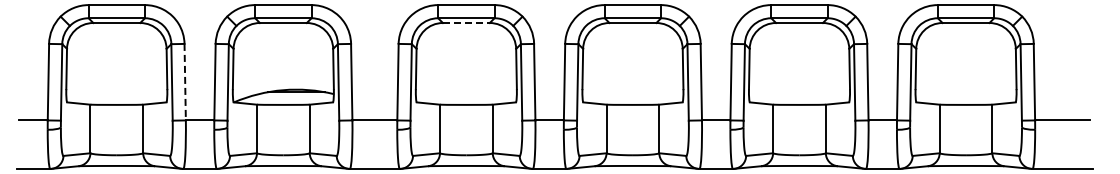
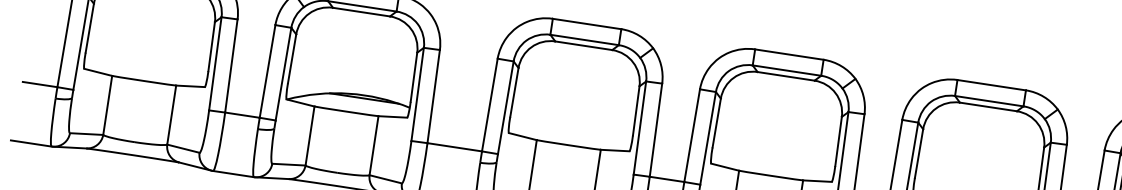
line: (466, 23) -> (583, 46), dashed -> solid
line: (185, 82) -> (231, 66), dashed -> solid

